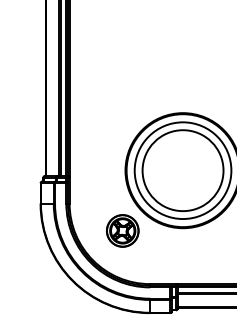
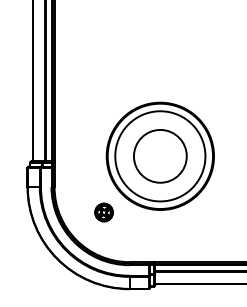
circle: (183, 170) -> (160, 156), size x0.7
part: (122, 230) -> (103, 212), size x0.6

